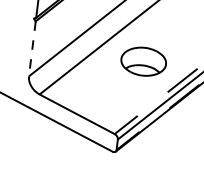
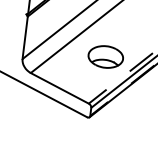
line: (32, 48) -> (25, 37), dashed -> solid
part: (143, 61) -> (105, 56), moved

